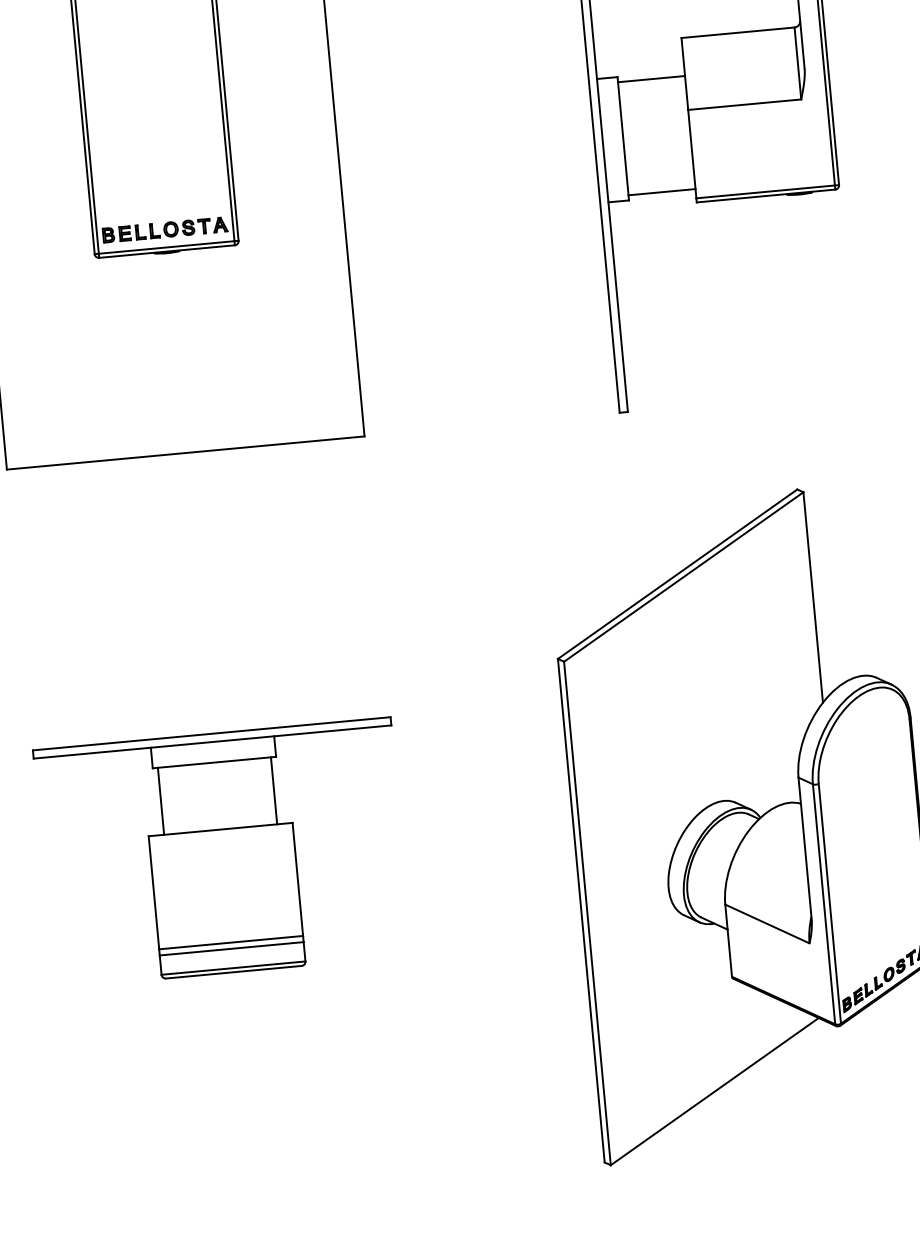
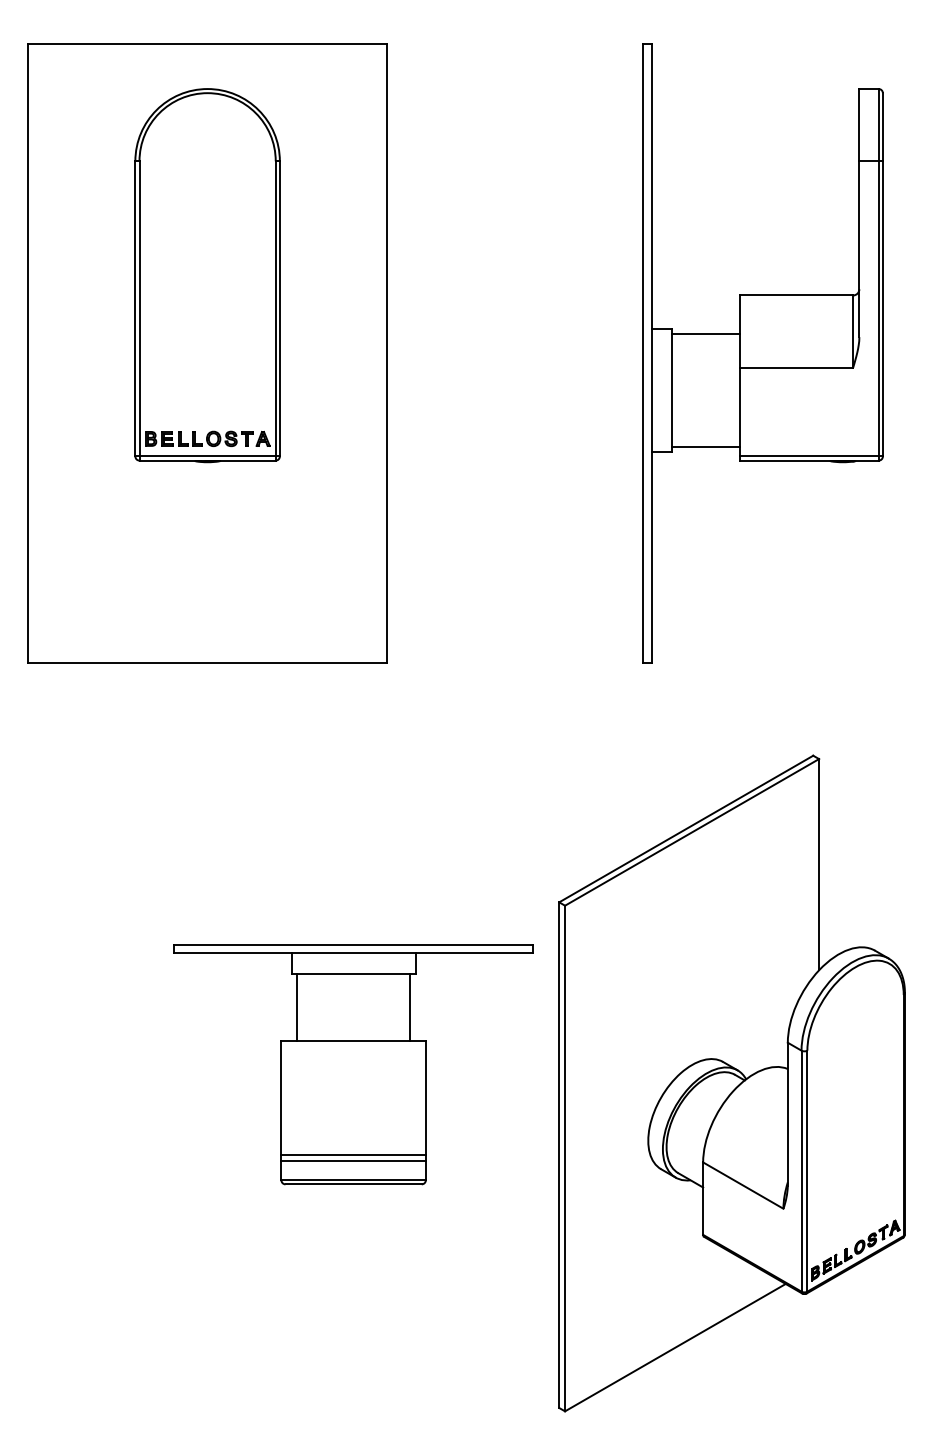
part: (222, 852) -> (353, 1064), moved

